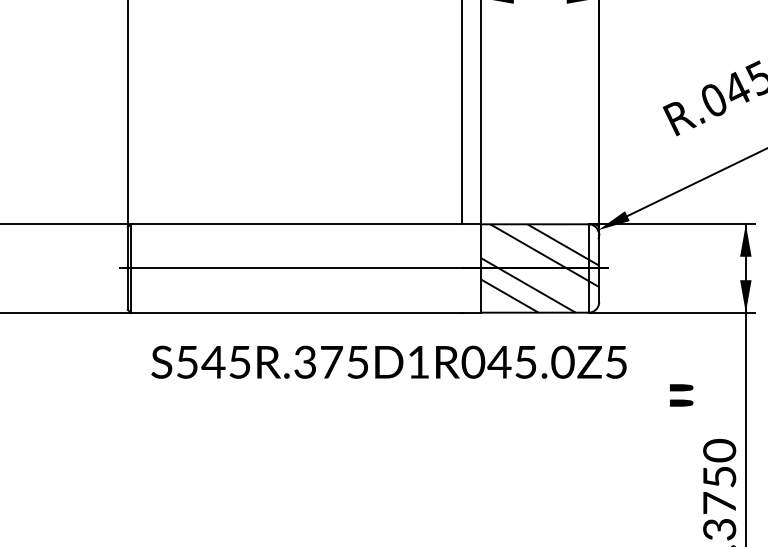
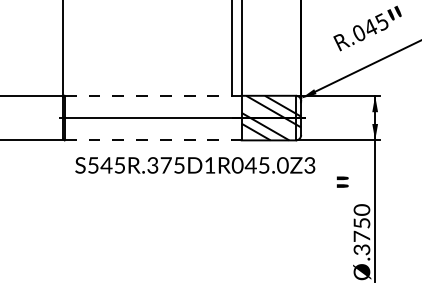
line: (296, 223) -> (148, 95), solid -> dashed
line: (296, 312) -> (148, 140), solid -> dashed
text: (615, 362) -> (309, 165), S545R.375D1R045.0Z5 -> S545R.375D1R045.0Z3

